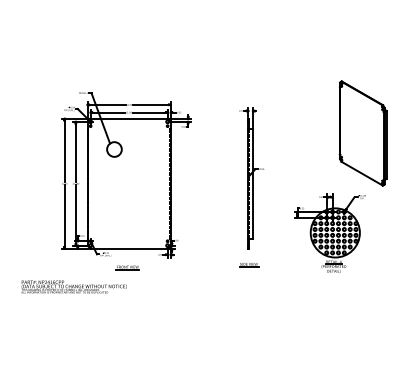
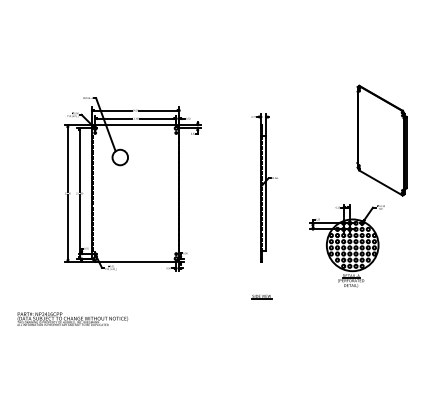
part: (248, 264) -> (261, 296), moved
part: (127, 267) -> (133, 281), removed
text: (73, 286) -> (72, 318), moved

